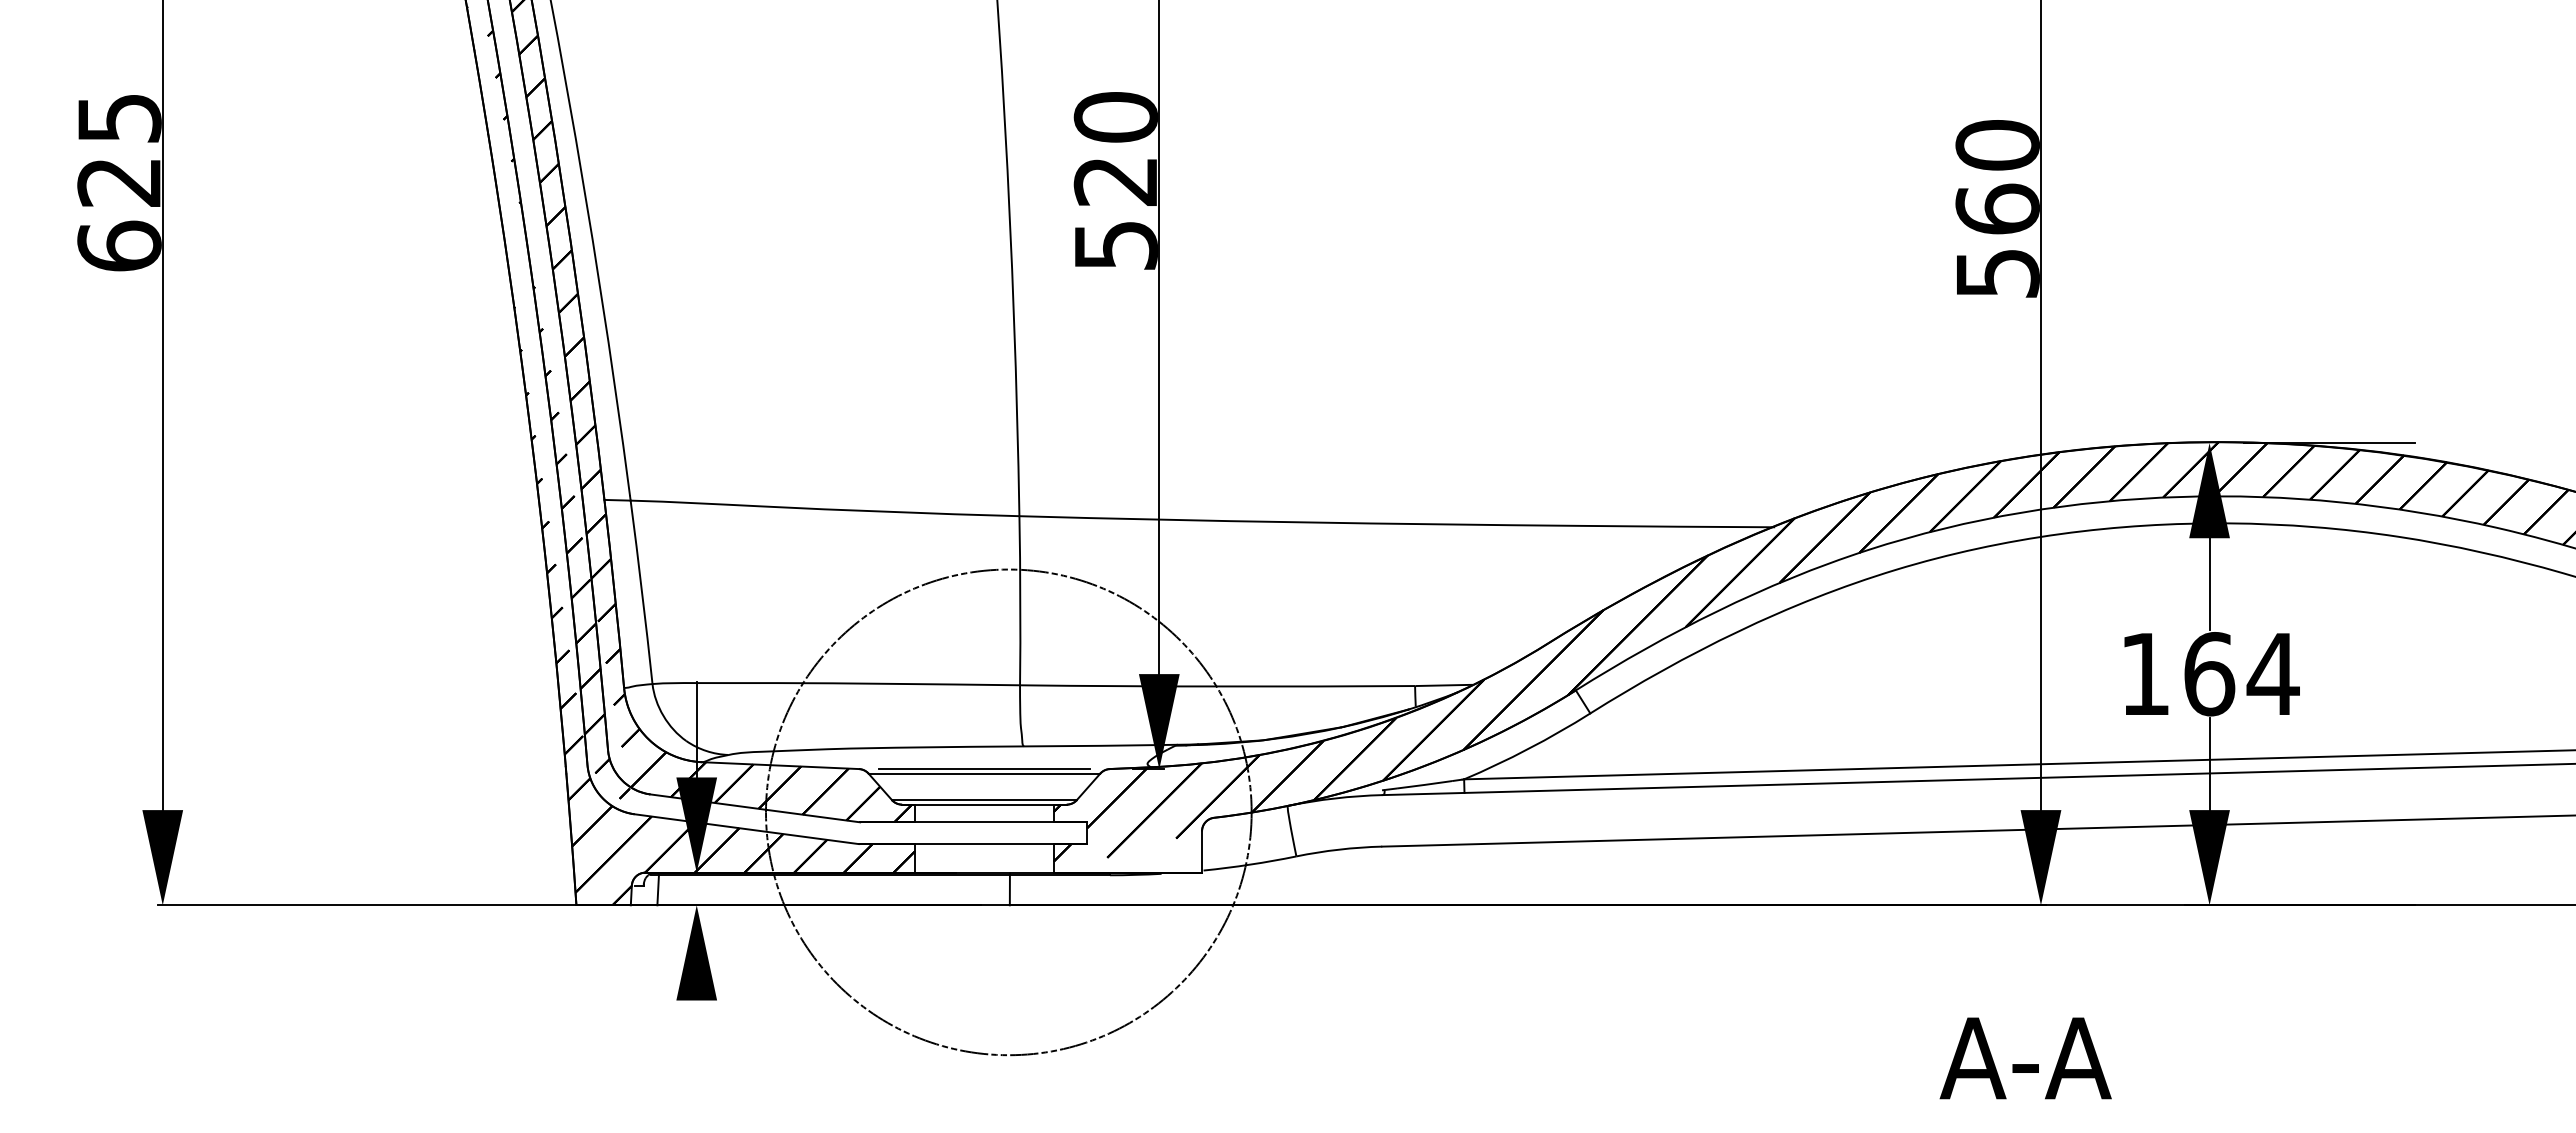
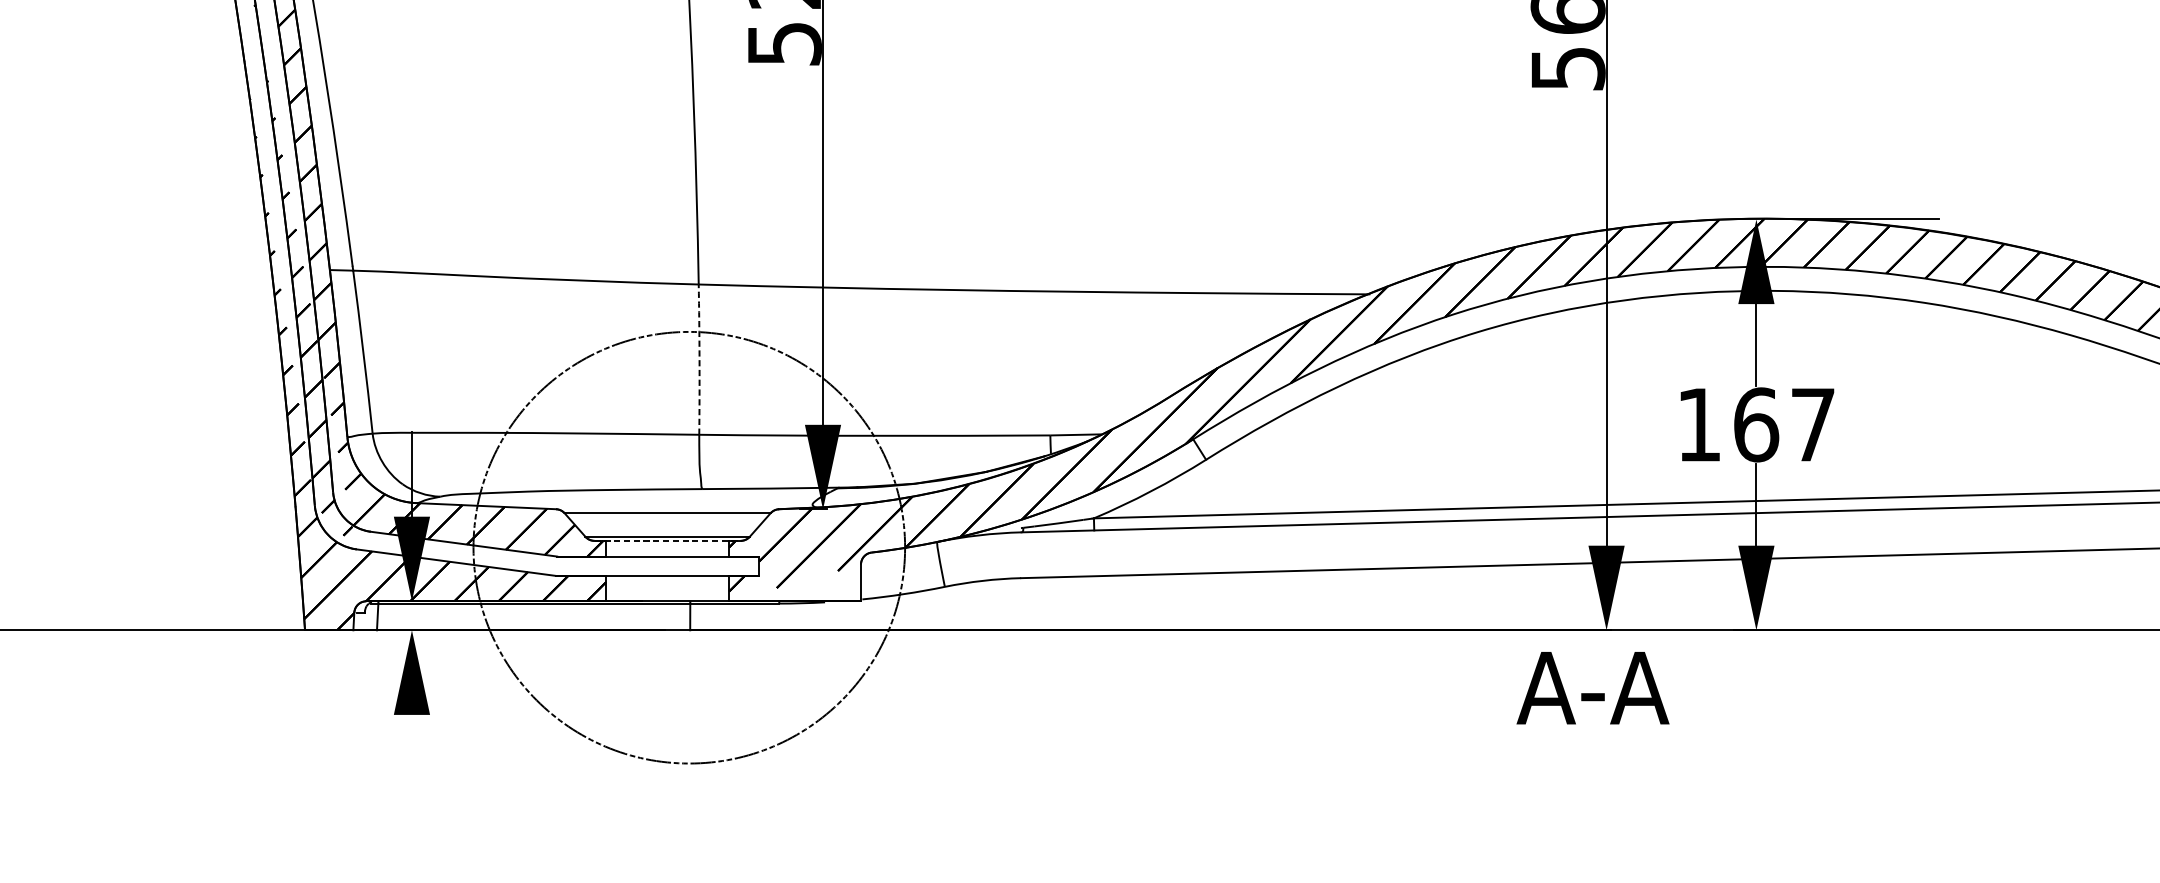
arc: (1020, 600) -> (699, 359), solid -> dashed
text: (2272, 673) -> (1812, 424), 164 -> 167
line: (983, 769) -> (666, 509), removed
line: (984, 804) -> (667, 540), solid -> dashed
text: (2025, 1058) -> (1592, 688), moved

